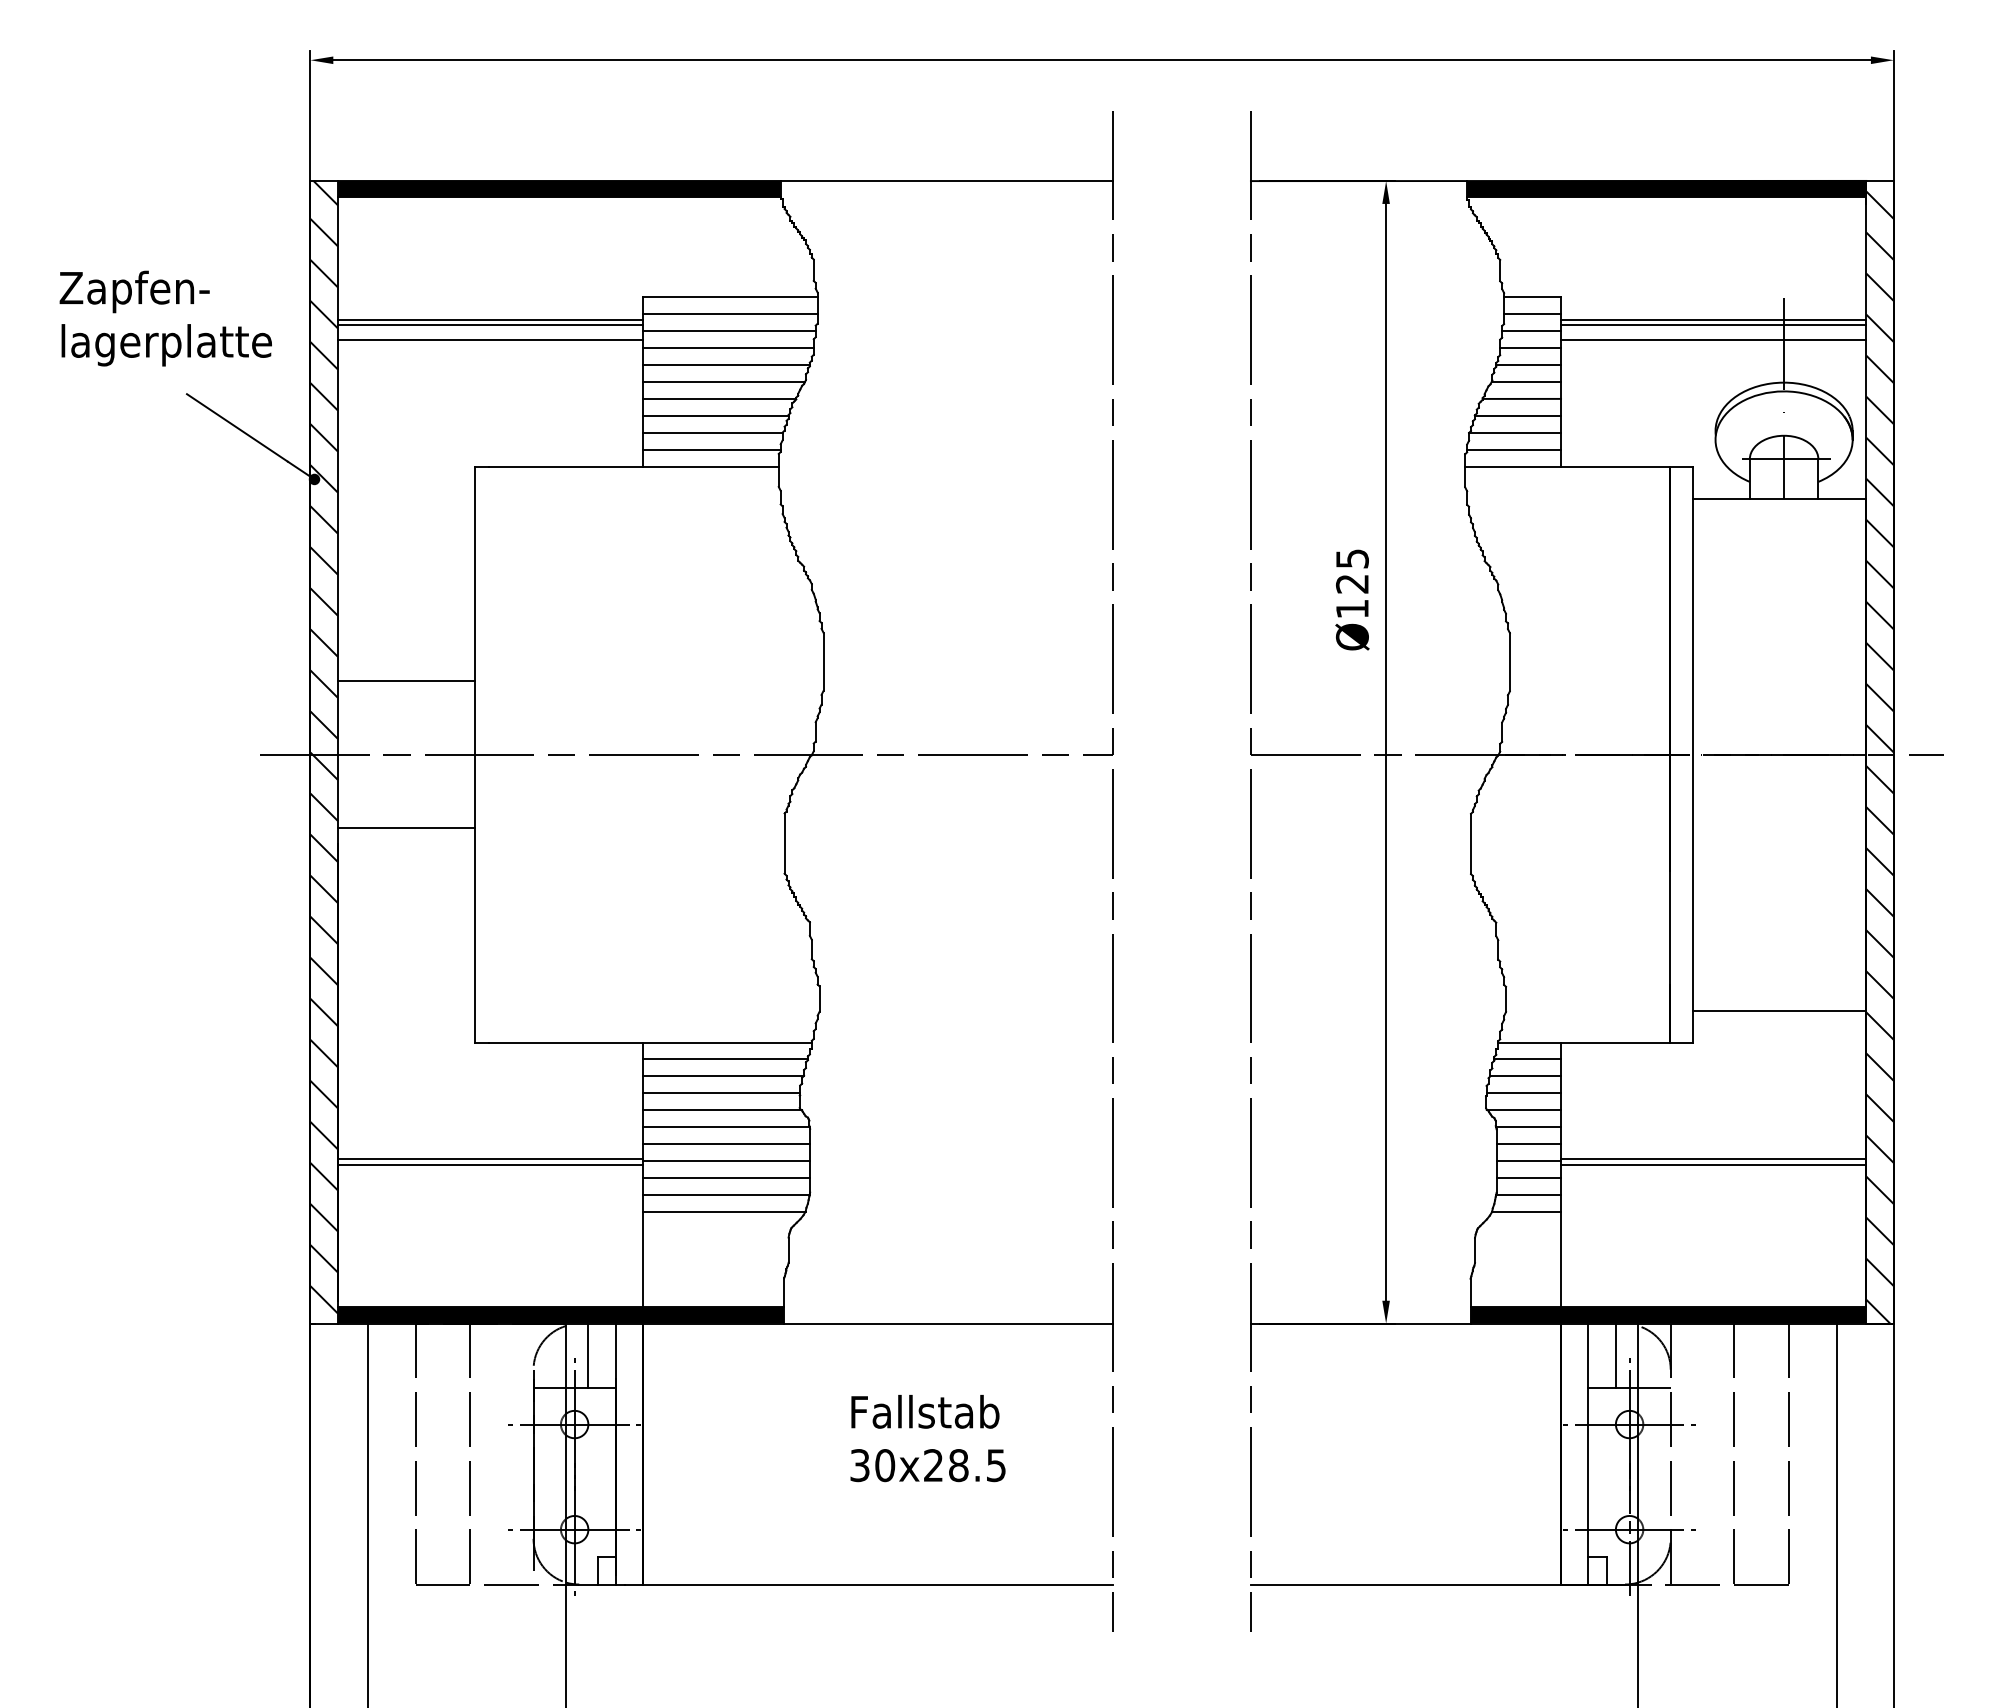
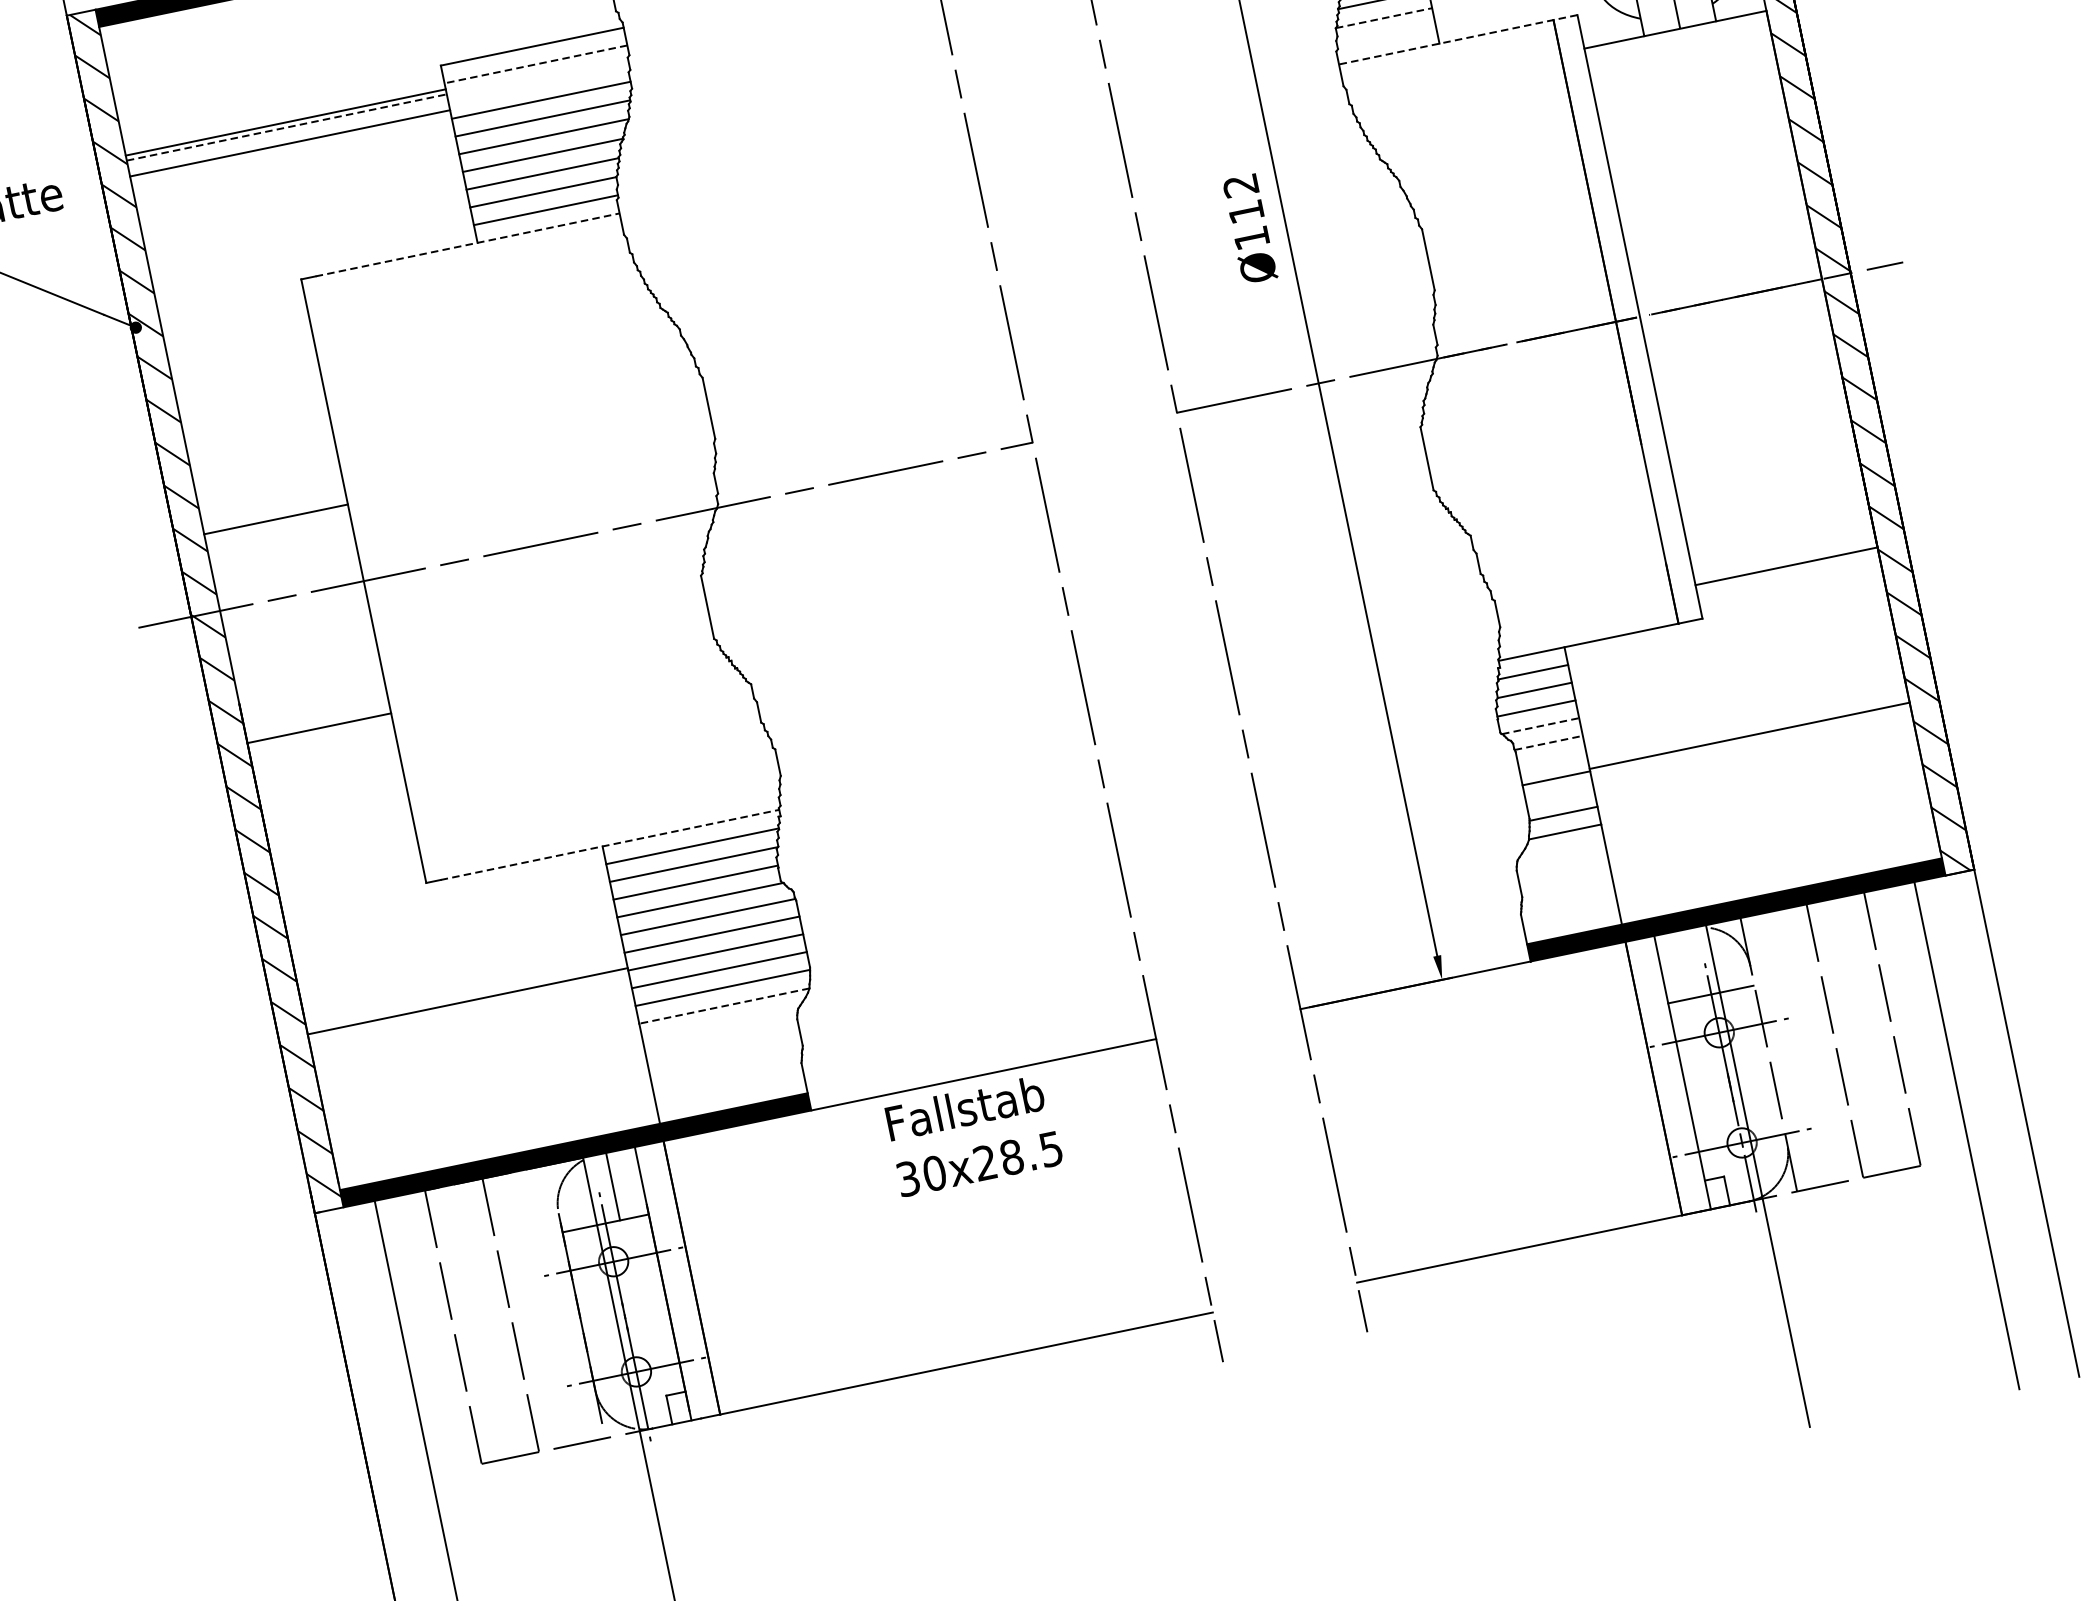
line: (729, 314) -> (534, 64), solid -> dashed
line: (490, 324) -> (286, 127), solid -> dashed
line: (729, 331) -> (538, 82), removed
line: (1515, 432) -> (1384, 17), solid -> dashed
line: (1514, 449) -> (1387, 35), removed
line: (634, 466) -> (468, 244), solid -> dashed
line: (1578, 466) -> (1457, 39), solid -> dashed
text: (1351, 571) -> (1242, 199), Ø125 -> Ø112
line: (406, 827) -> (319, 728), moved
line: (650, 1042) -> (610, 844), solid -> dashed
line: (1524, 1110) -> (1540, 726), solid -> dashed
line: (1528, 1127) -> (1548, 743), solid -> dashed
line: (1528, 1143) -> (1552, 760), removed
line: (490, 1164) -> (468, 1007), removed
line: (1713, 1164) -> (1750, 742), removed
line: (1528, 1177) -> (1559, 795), removed
line: (723, 1211) -> (723, 1006), solid -> dashed
line: (1615, 1355) -> (1689, 963), removed
text: (927, 1438) -> (973, 1135), moved

